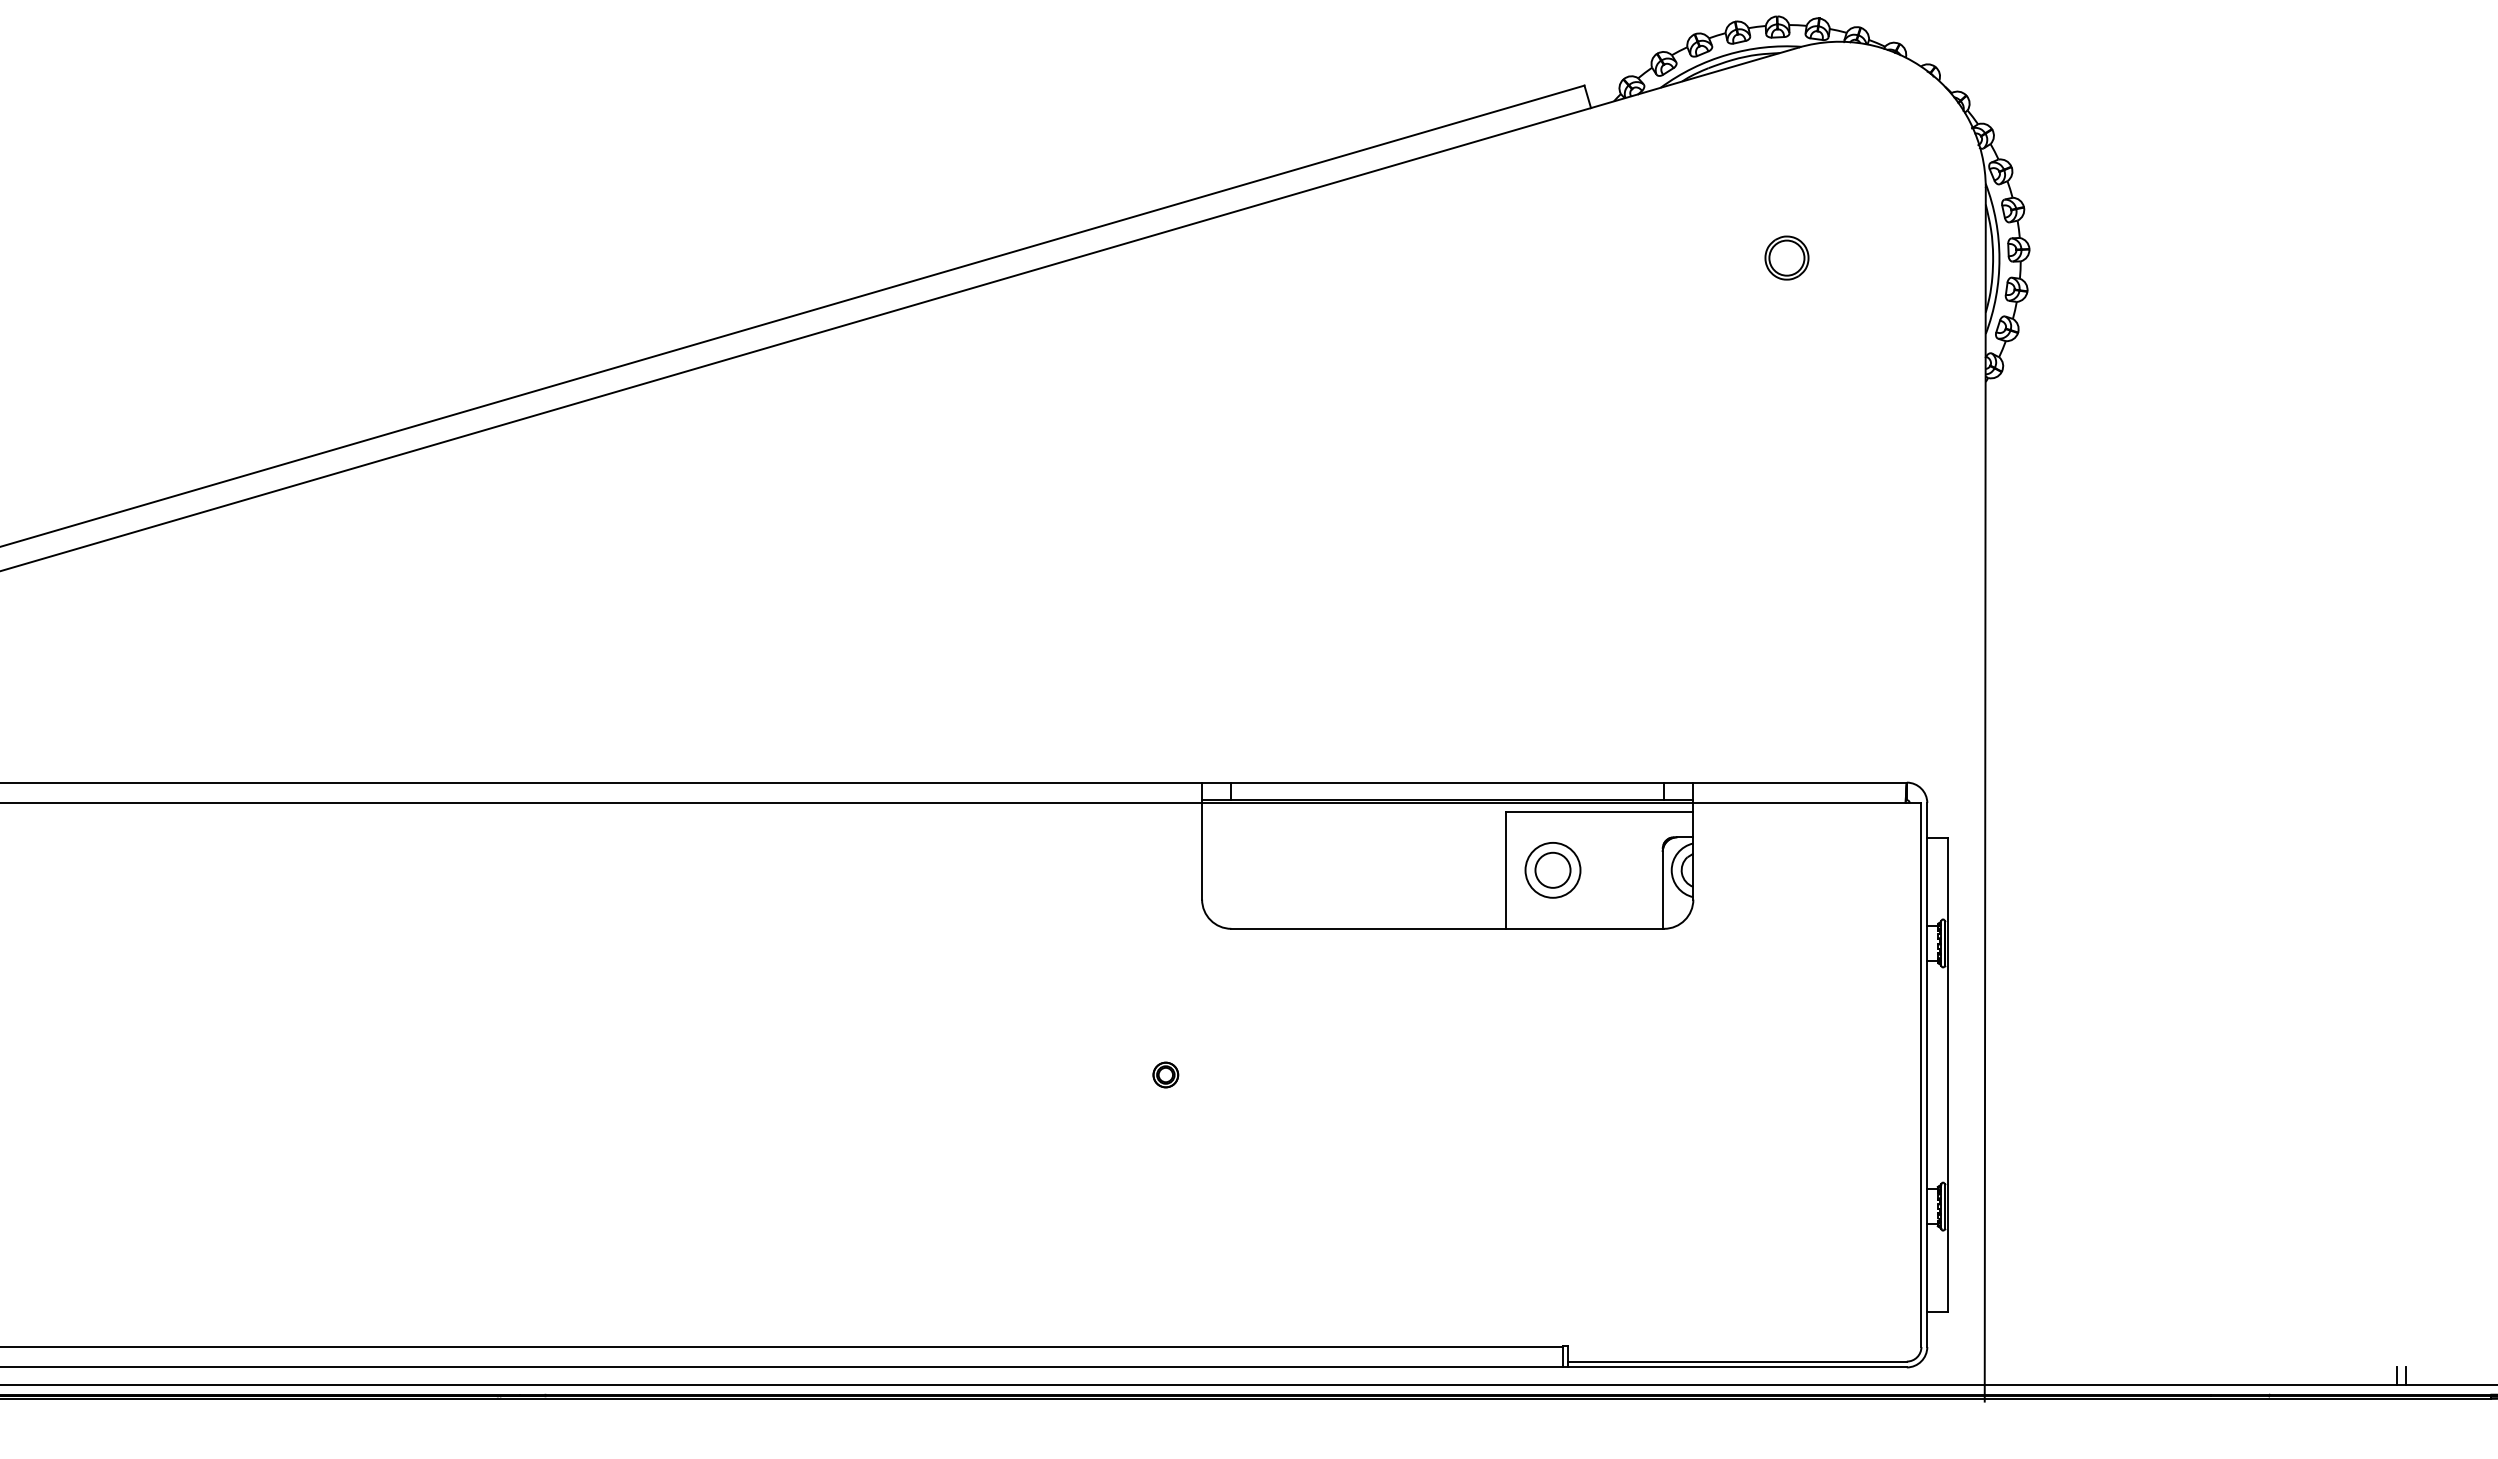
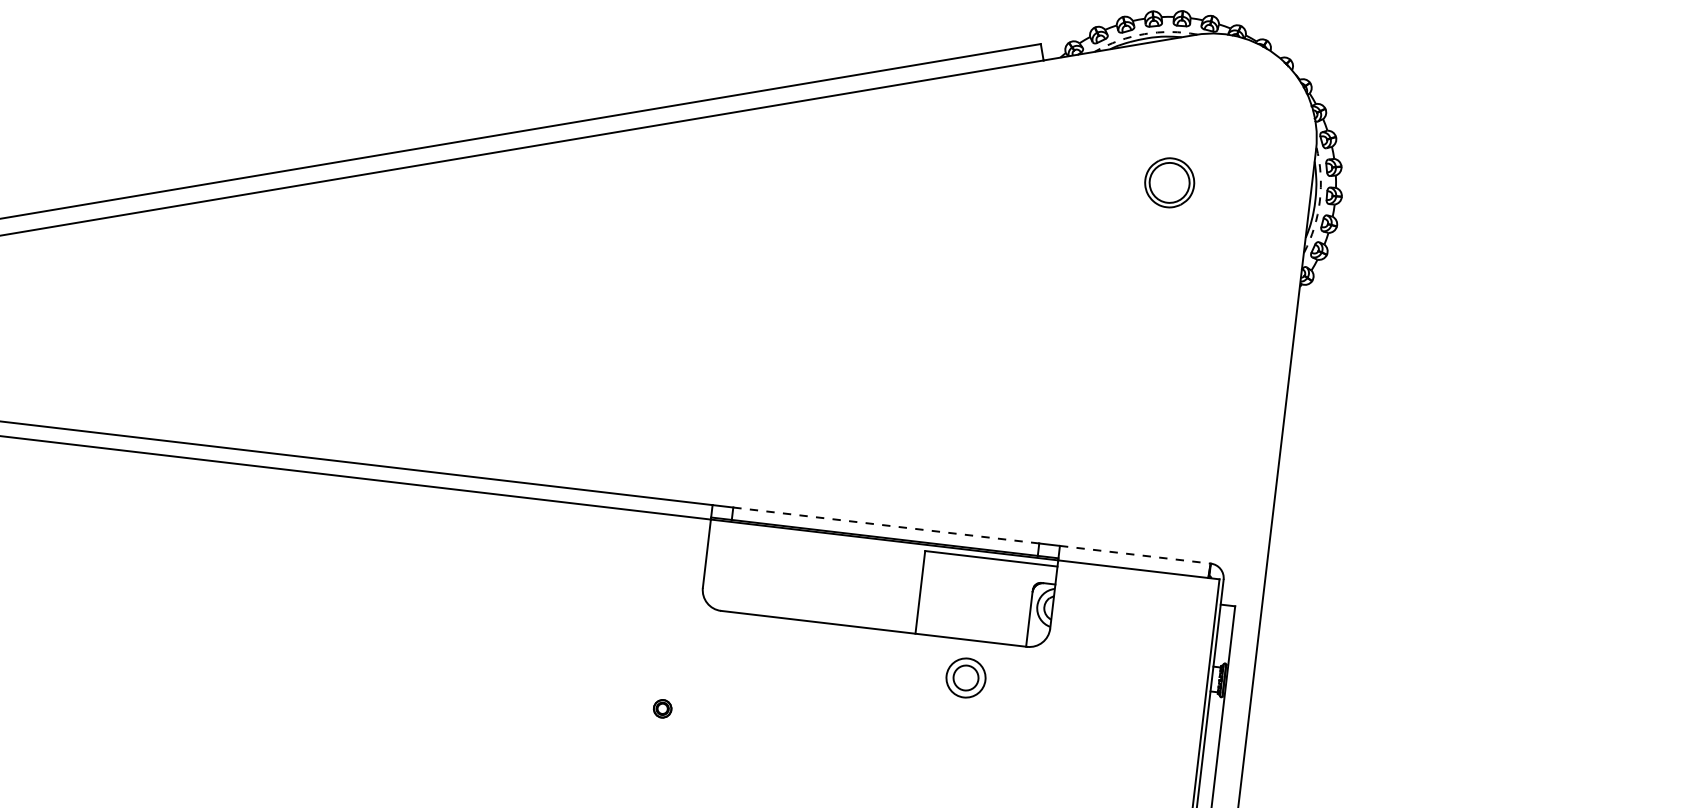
arc: (1727, 54) -> (1144, 33), solid -> dashed
part: (1786, 257) -> (1169, 182), size x1.6
arc: (1999, 258) -> (1319, 200), solid -> dashed
line: (1447, 782) -> (886, 525), solid -> dashed
line: (1800, 782) -> (1135, 554), solid -> dashed
part: (1552, 870) -> (965, 678), moved

